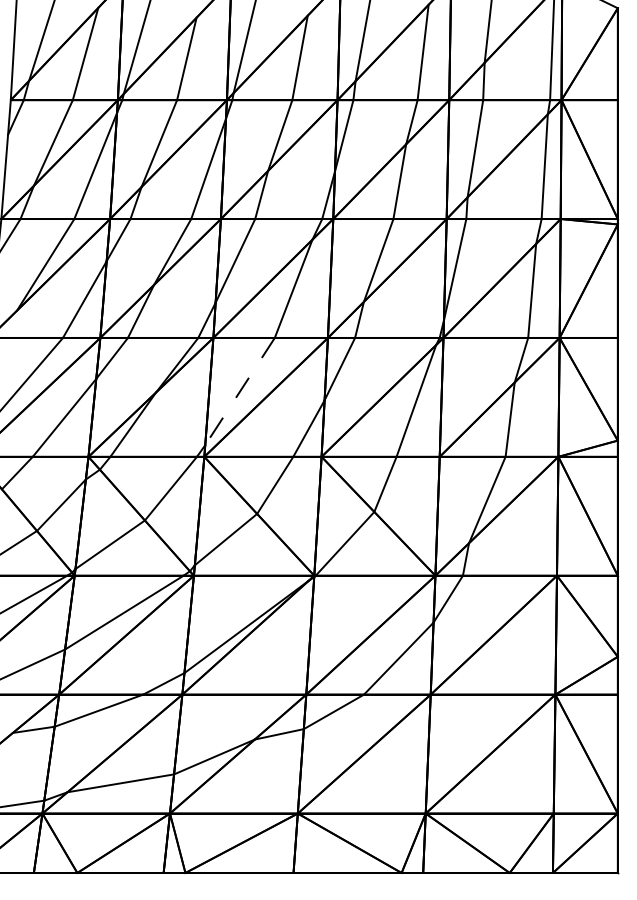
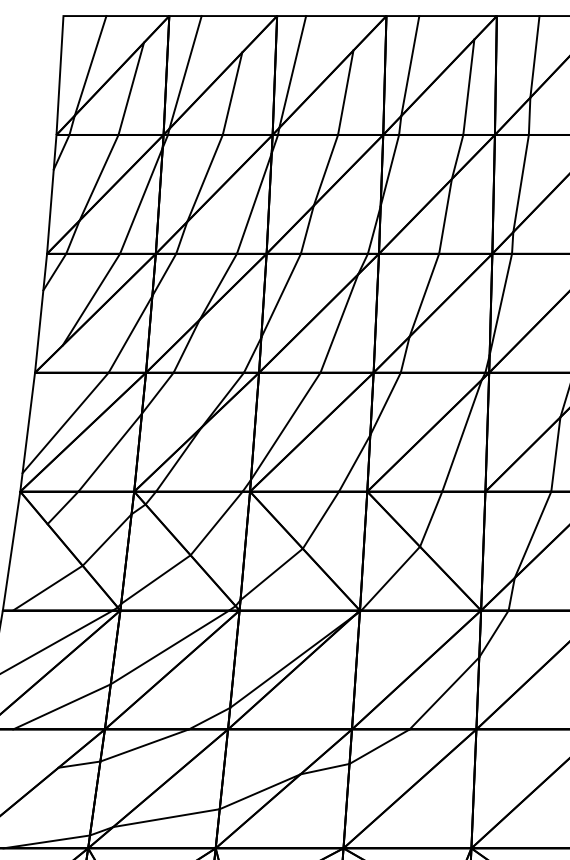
line: (240, 391) -> (286, 426), dashed -> solid

